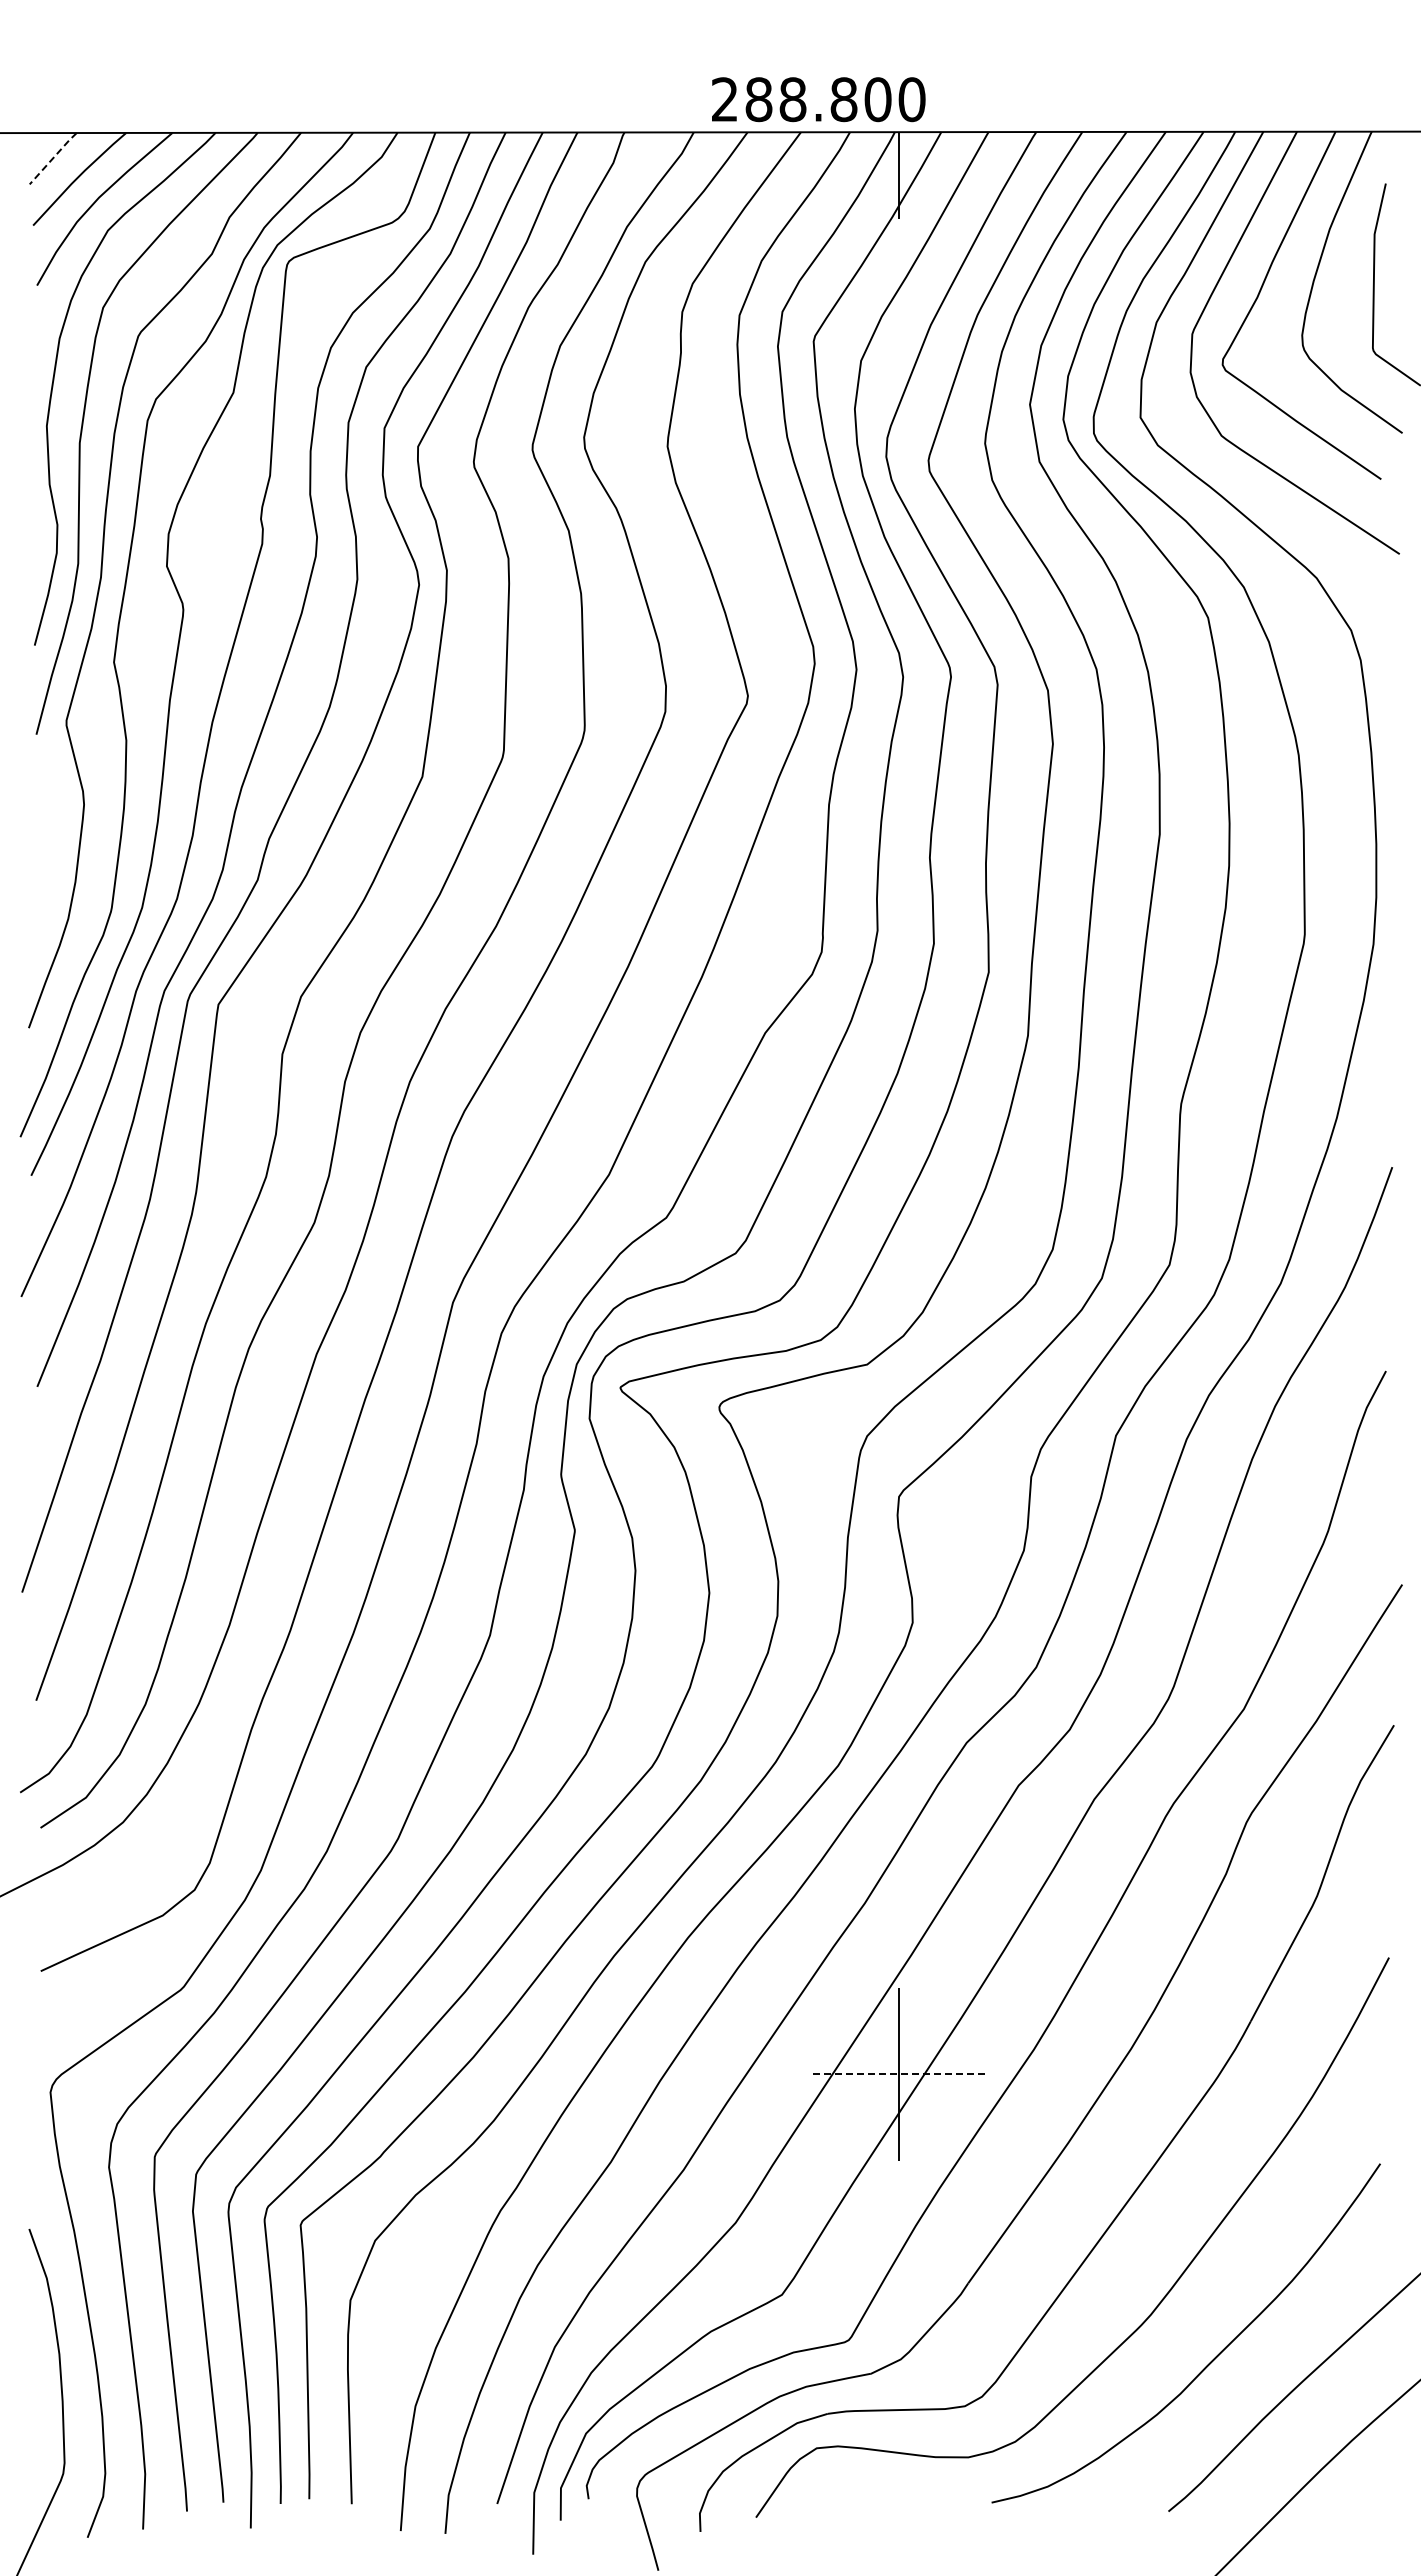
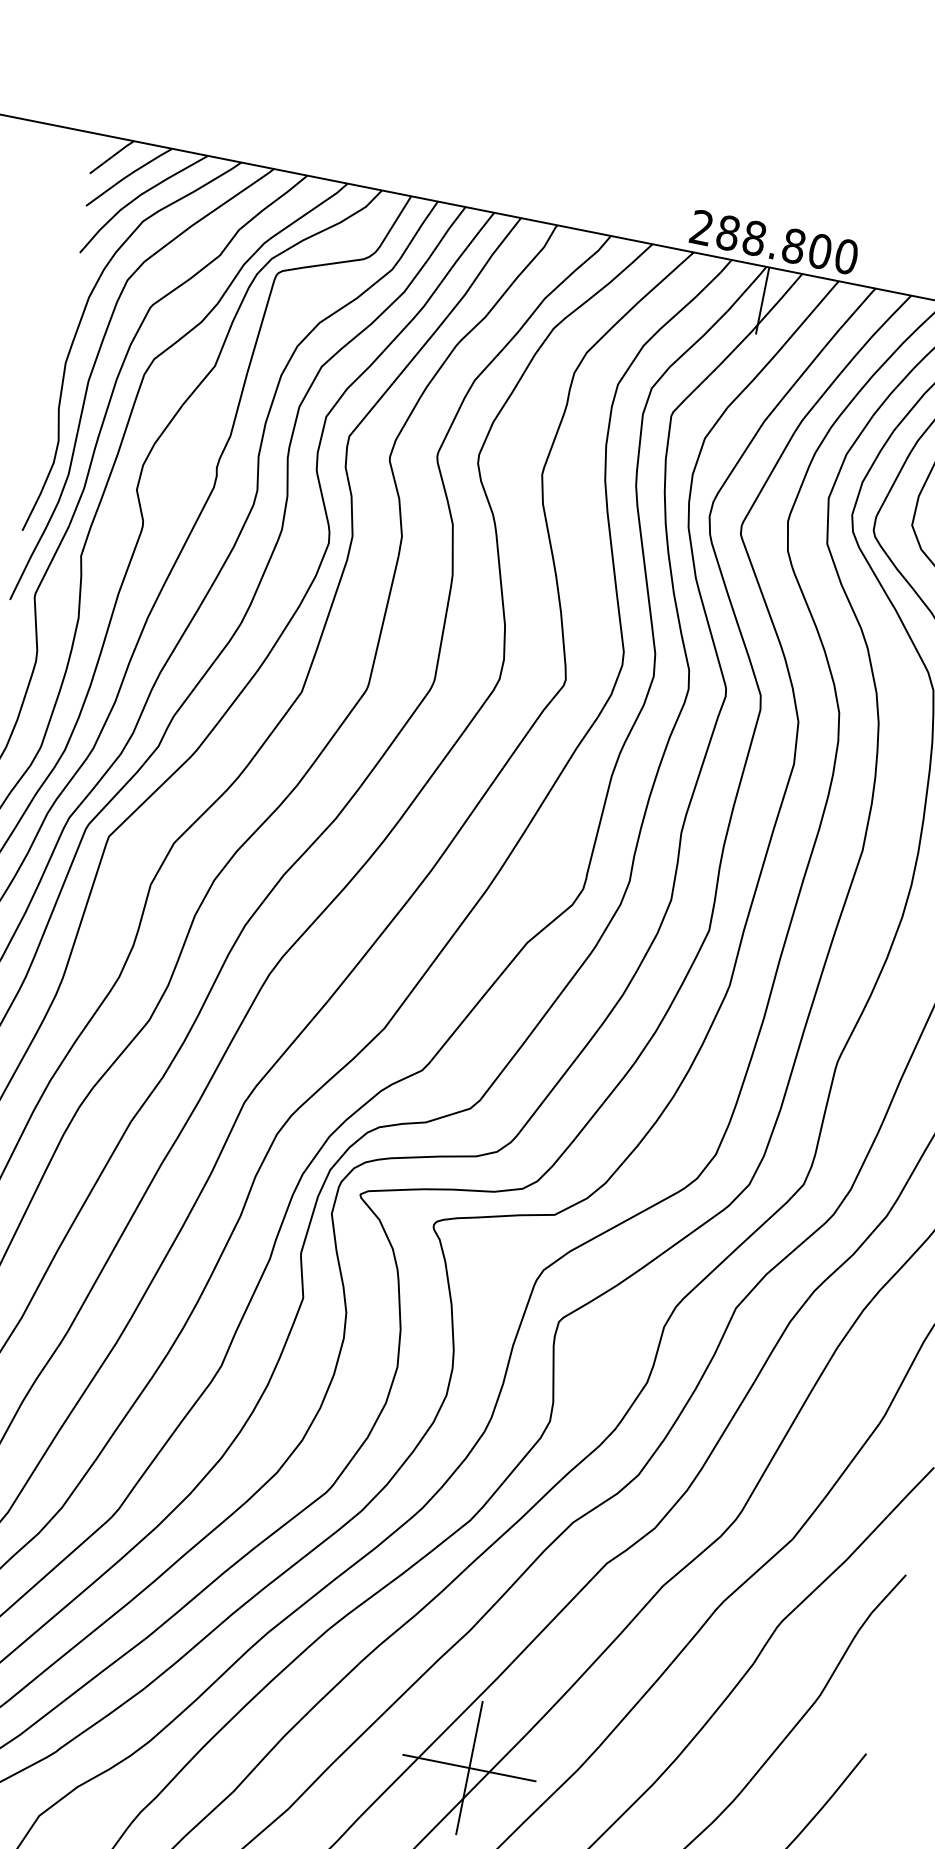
text: (818, 99) -> (774, 242), moved
line: (53, 157) -> (112, 156), dashed -> solid
line: (898, 2074) -> (469, 1768), dashed -> solid

